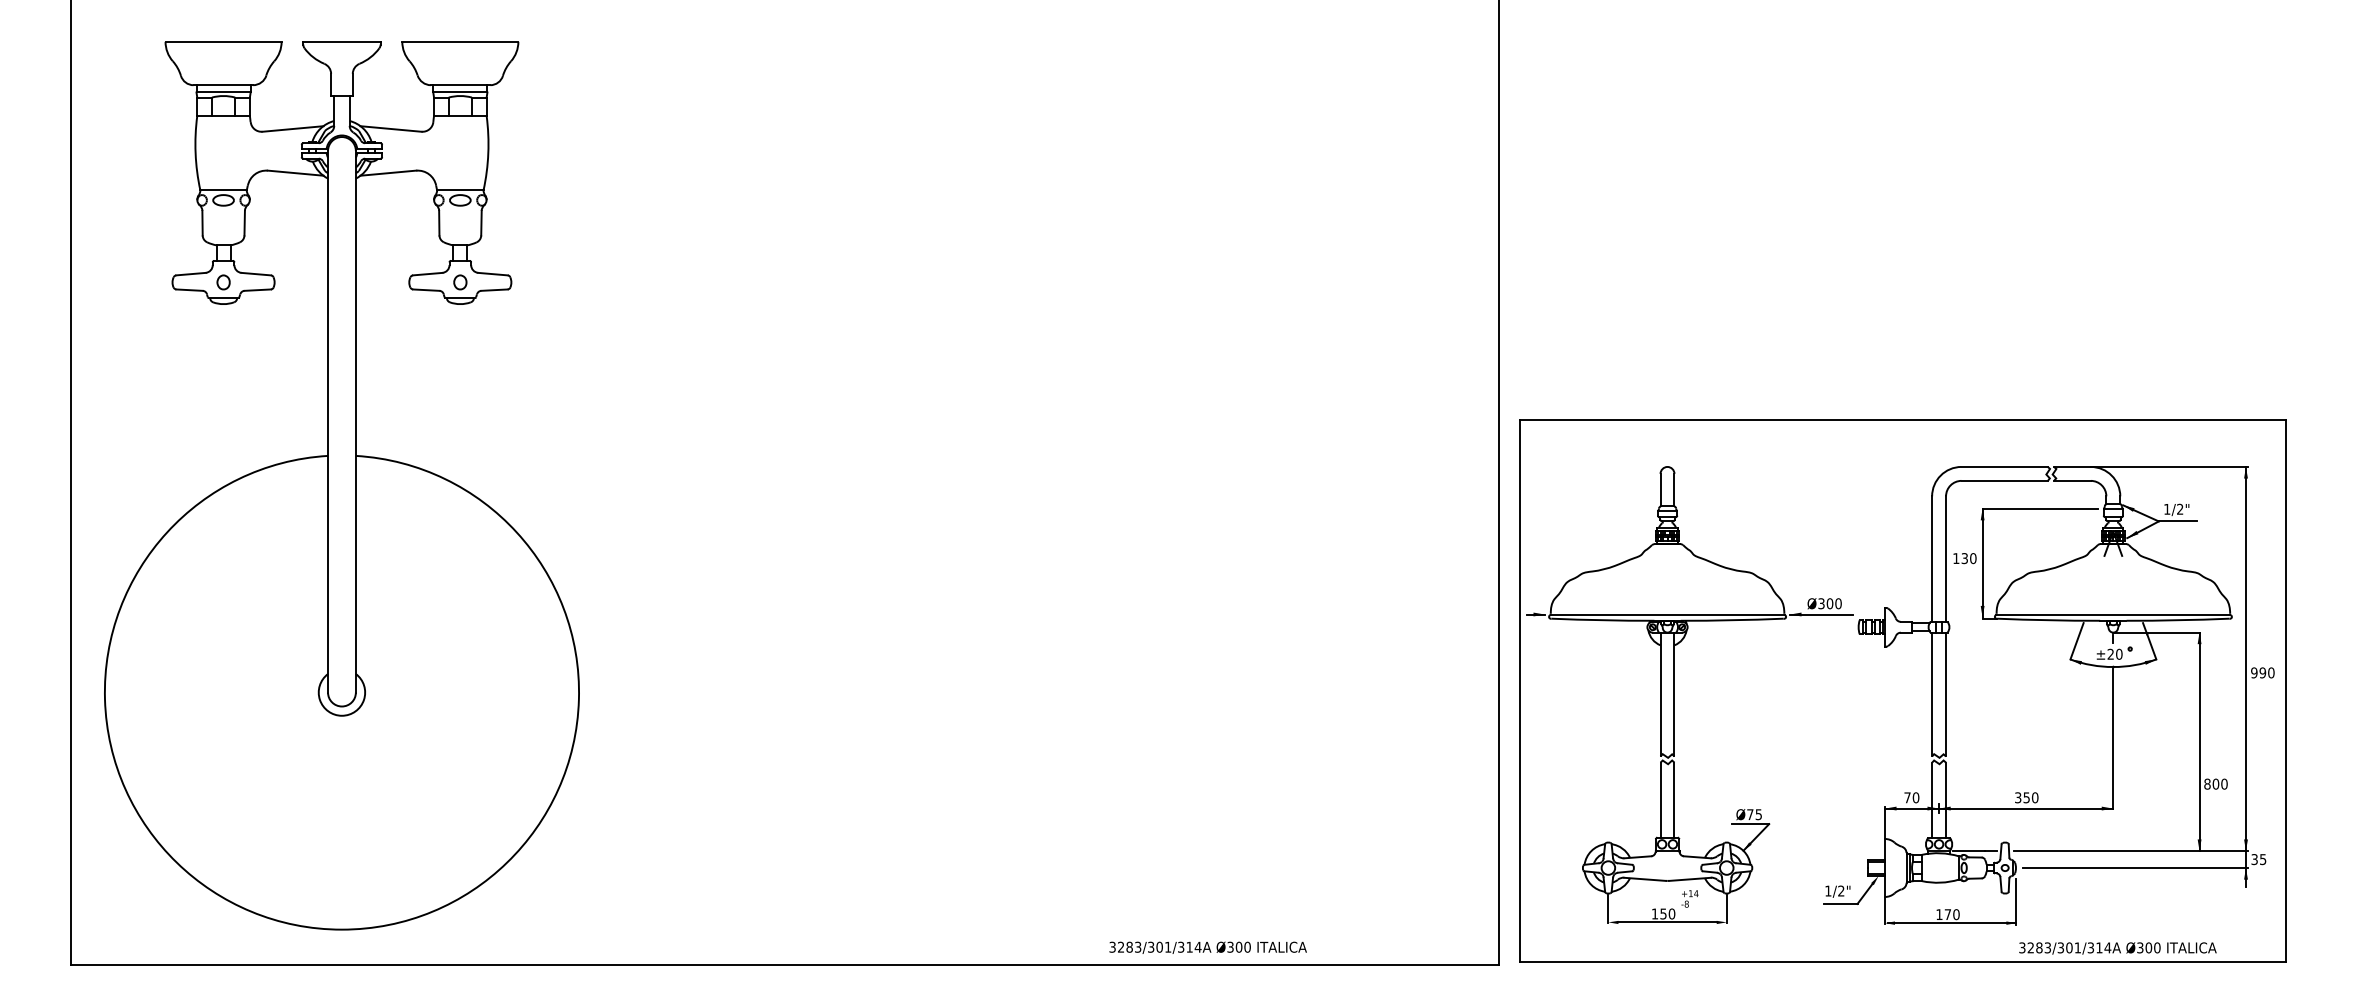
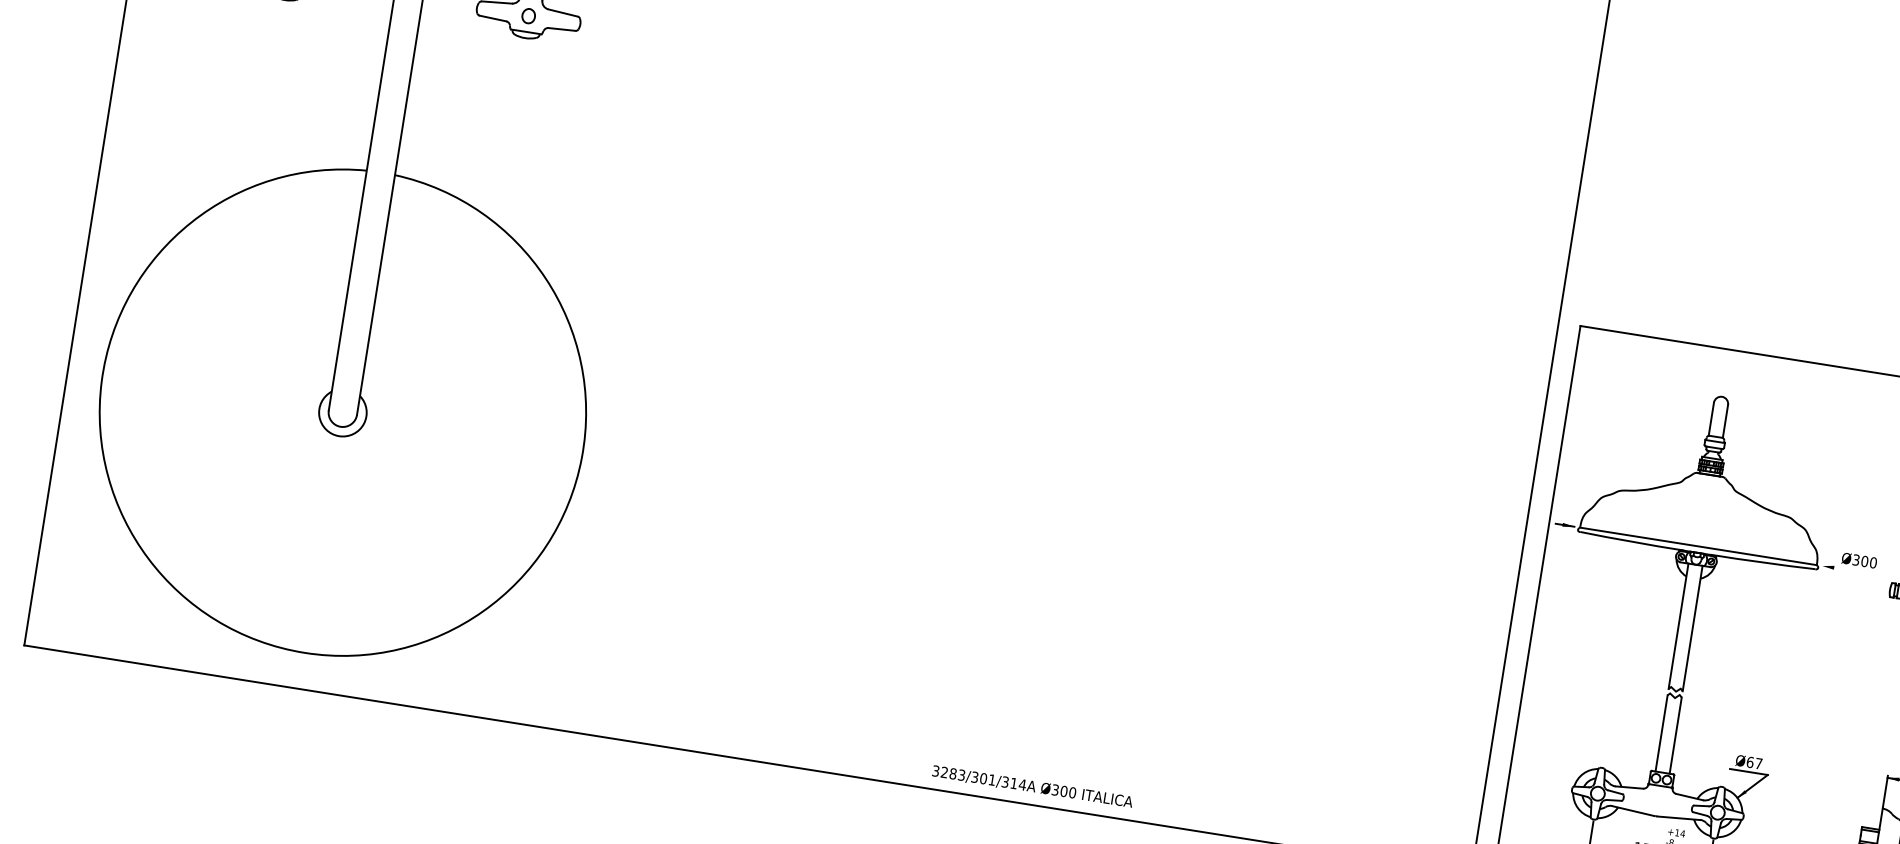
line: (1821, 614) -> (1854, 571), removed
text: (1754, 814) -> (1754, 762), Ø75 -> Ø67
text: (1207, 947) -> (1032, 786), moved

